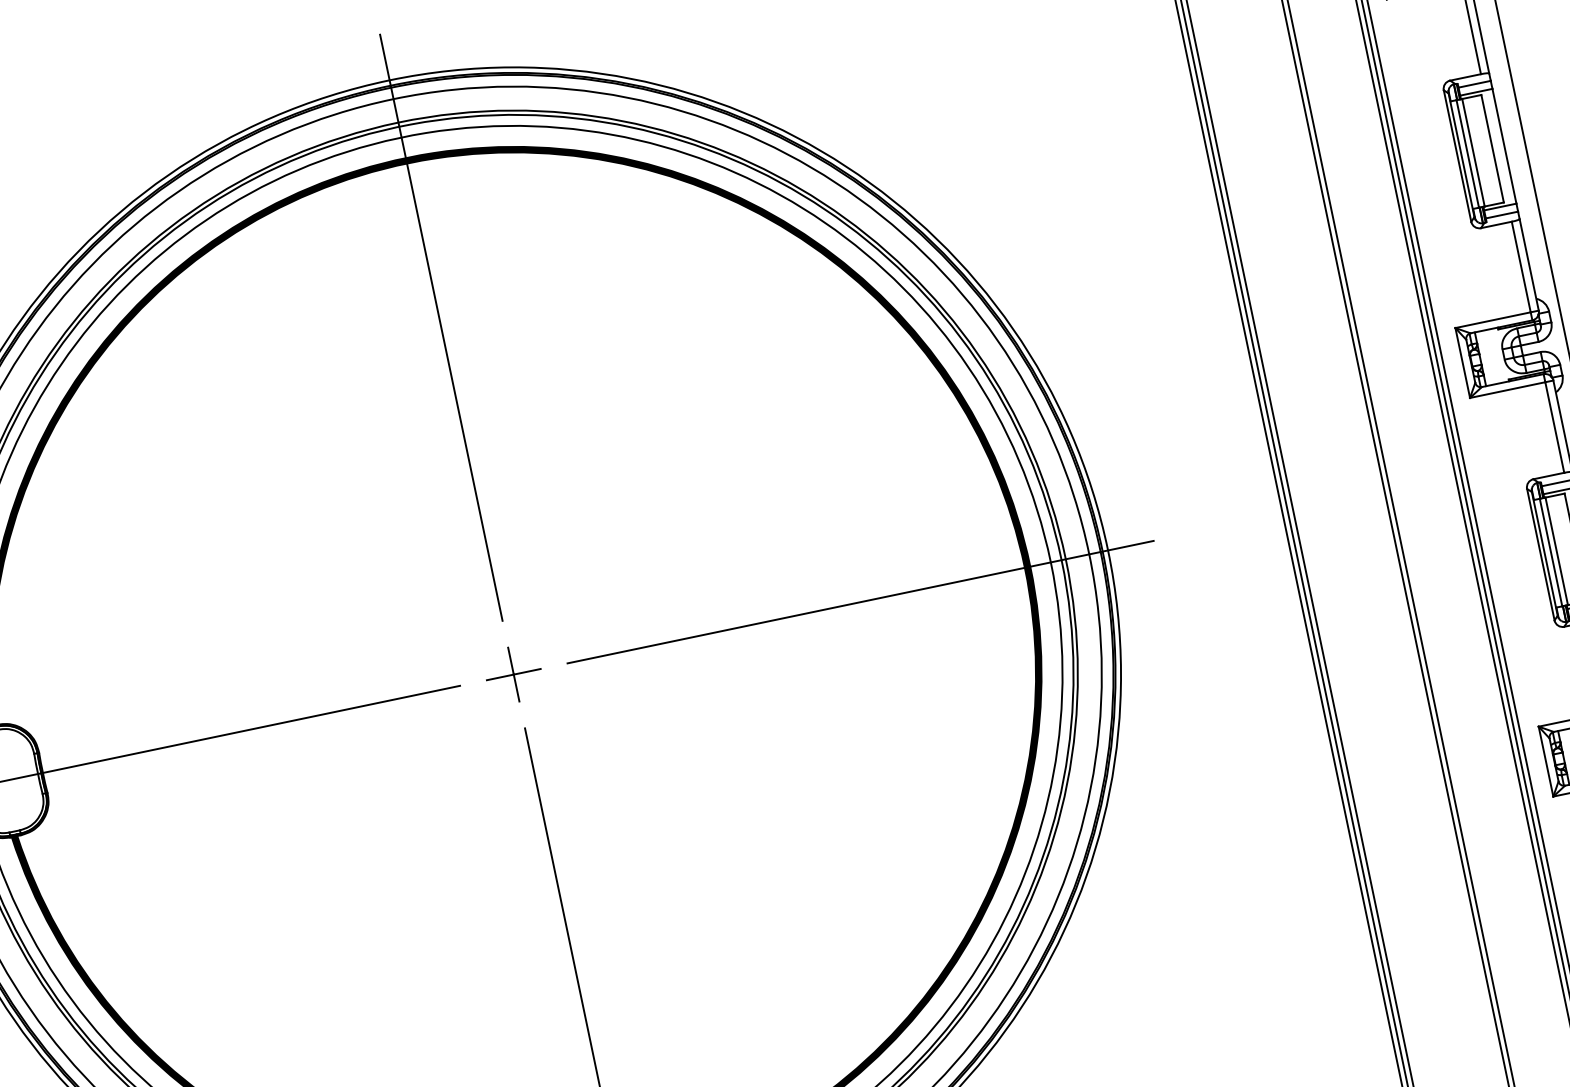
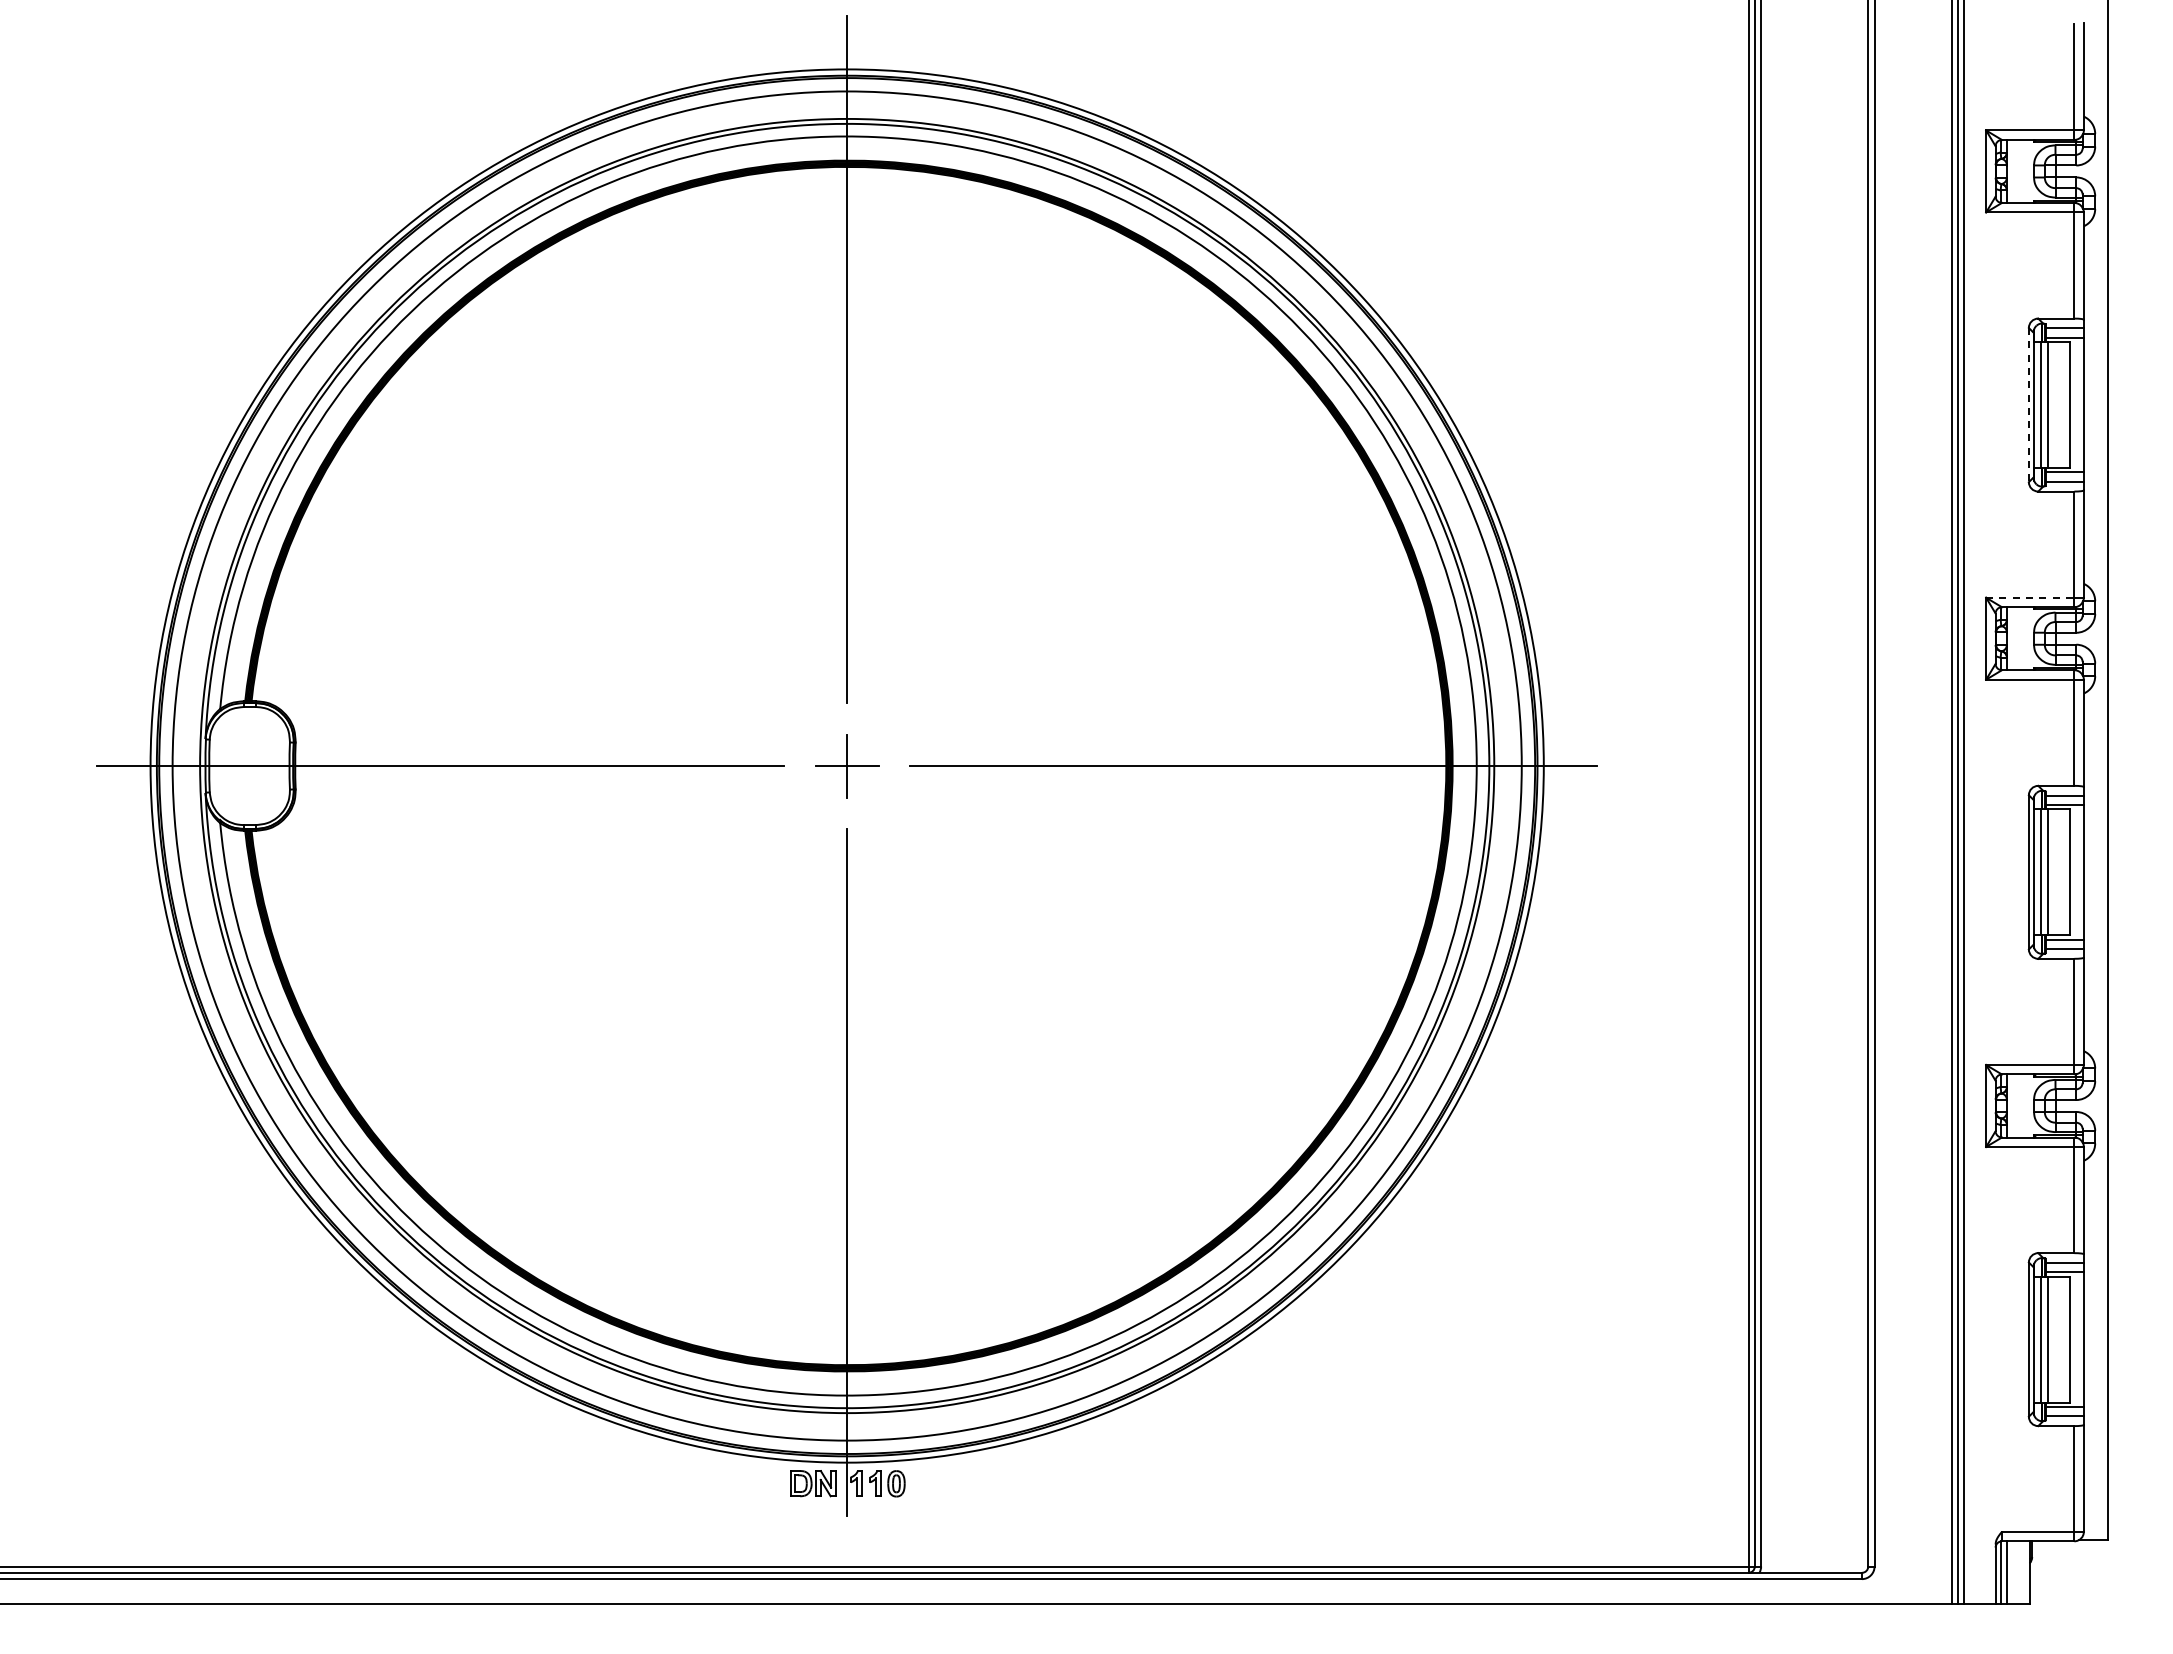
line: (1457, 156) -> (2028, 405), solid -> dashed
line: (1493, 319) -> (2030, 597), solid -> dashed

